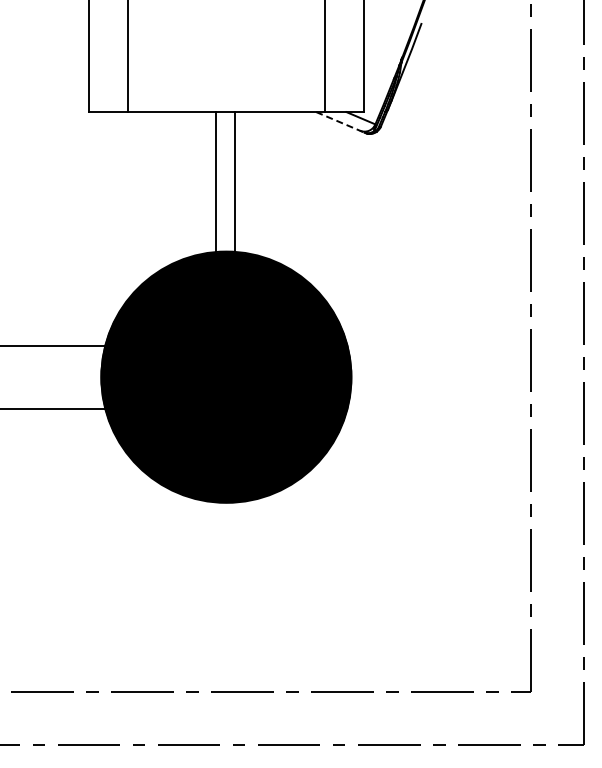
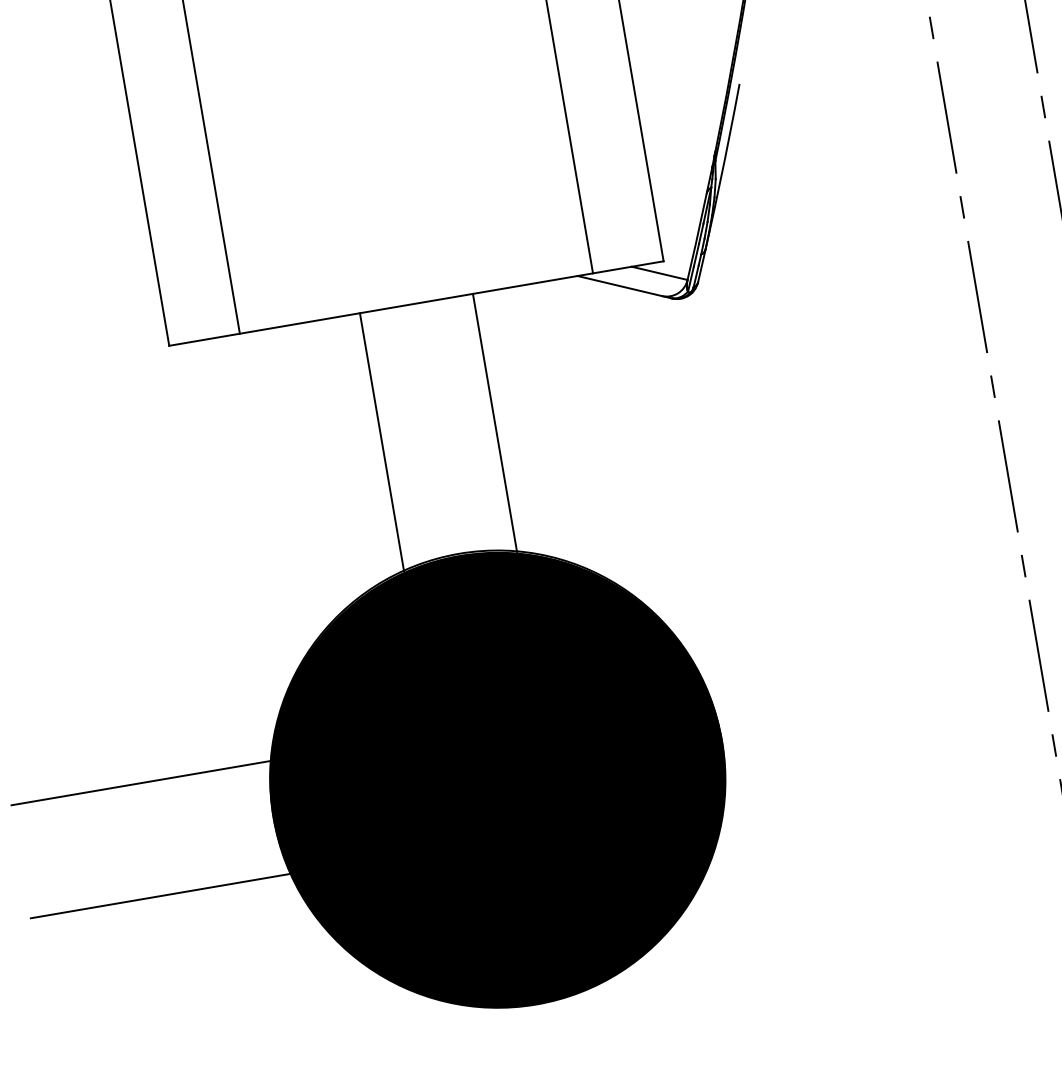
line: (340, 122) -> (624, 287), dashed -> solid
line: (215, 184) -> (381, 443), moved
line: (234, 184) -> (494, 423), moved

